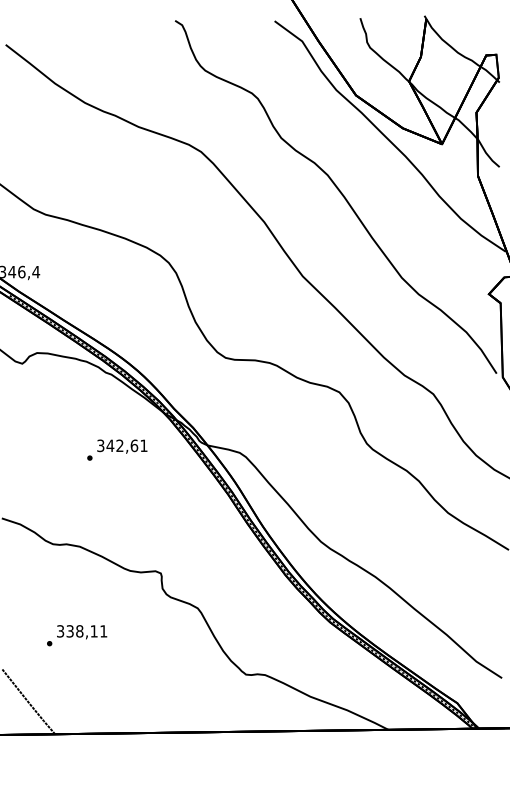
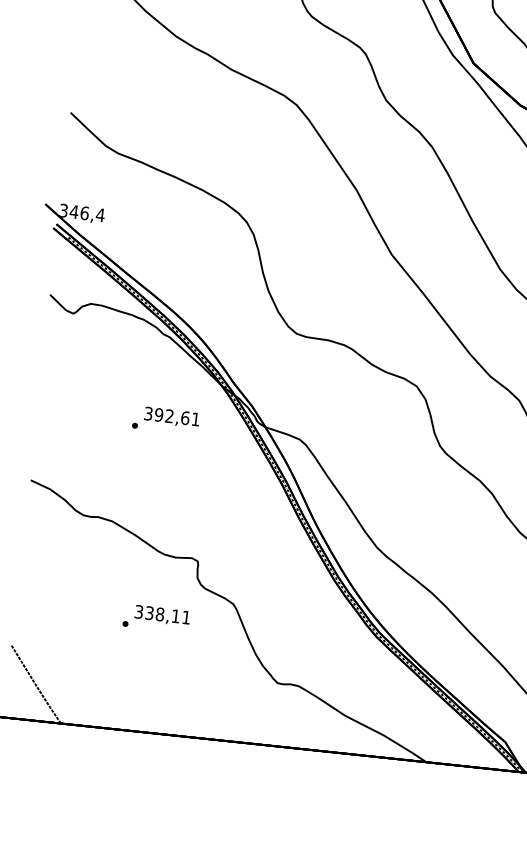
text: (110, 445) -> (159, 414), 342,61 -> 392,61
text: (77, 635) -> (157, 618), moved

